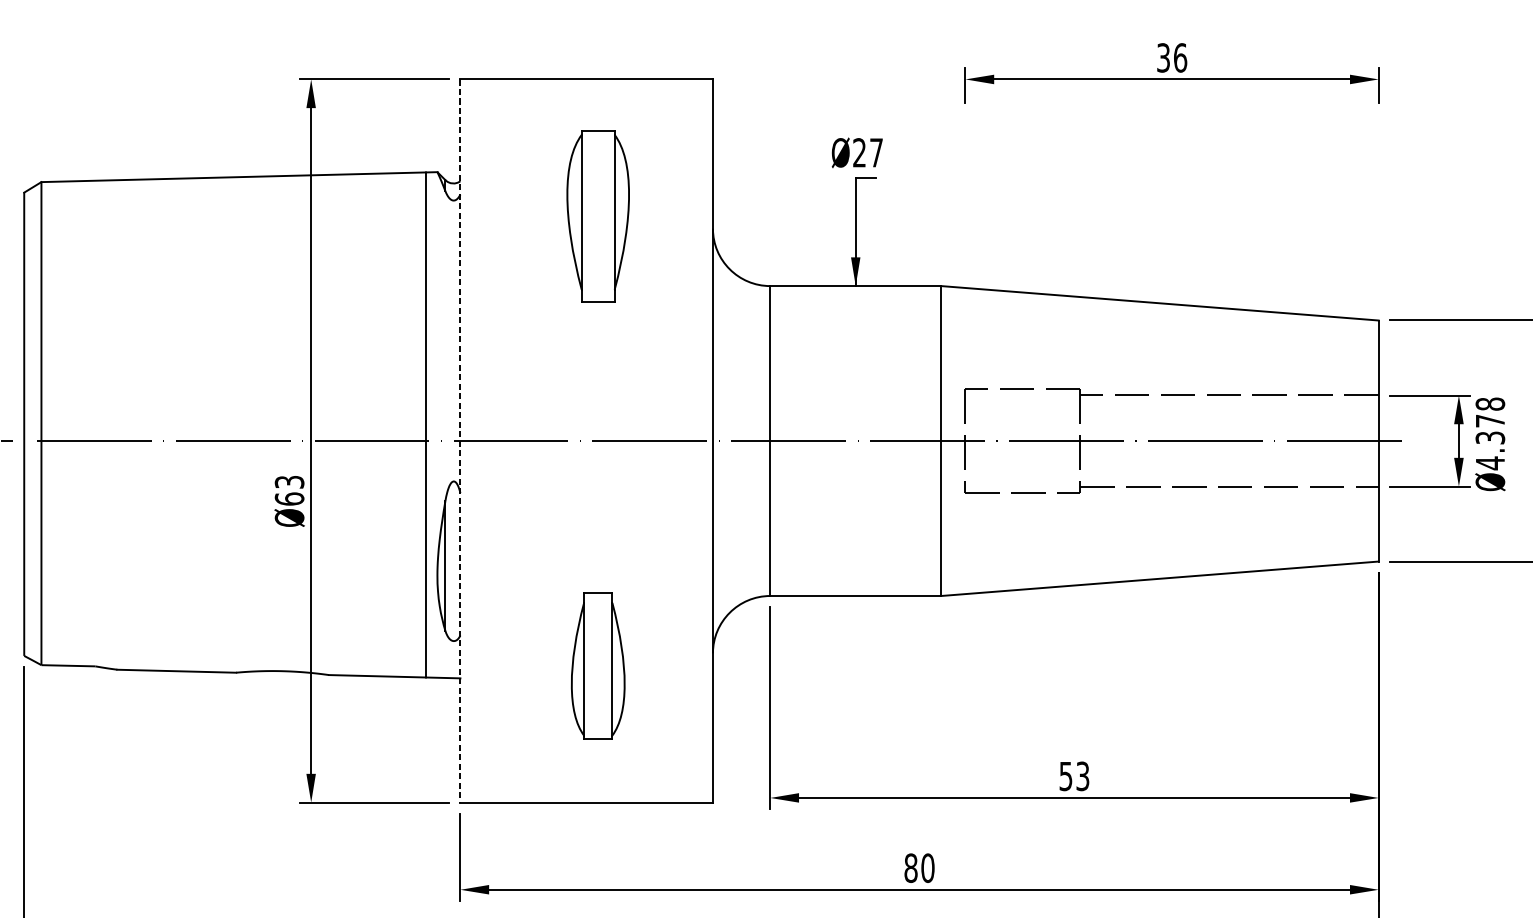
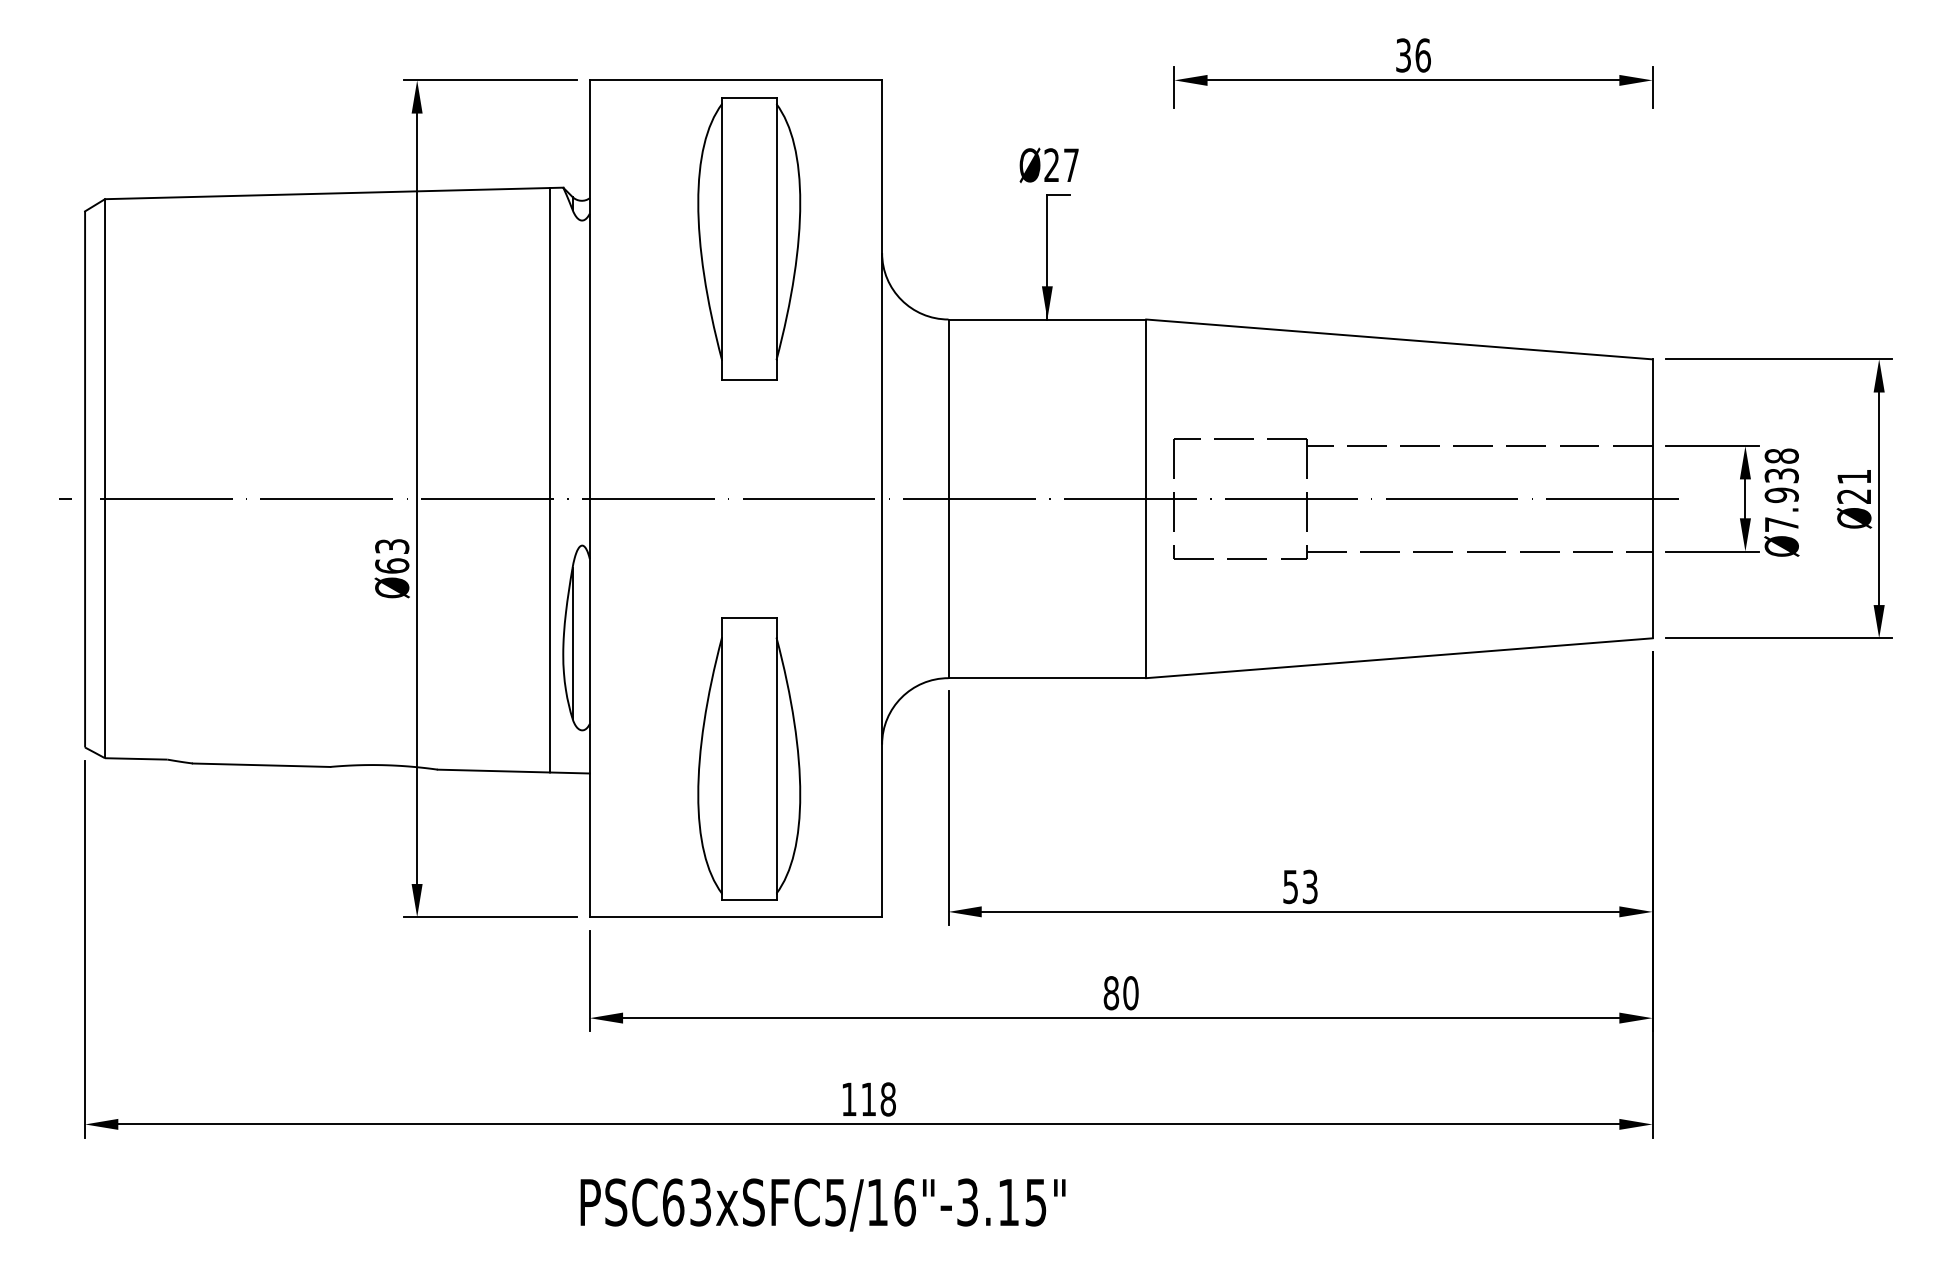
part: (598, 216) -> (749, 238), size x1.43
line: (460, 441) -> (589, 499), dashed -> solid
text: (1490, 442) -> (1781, 500), Ø4.378 -> Ø7.938
part: (598, 665) -> (749, 758), size x1.67

